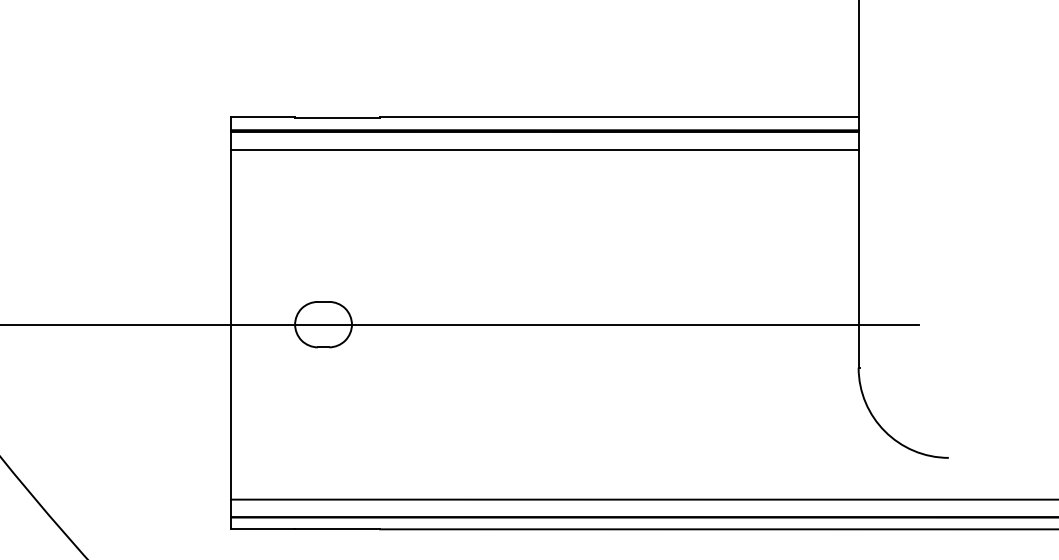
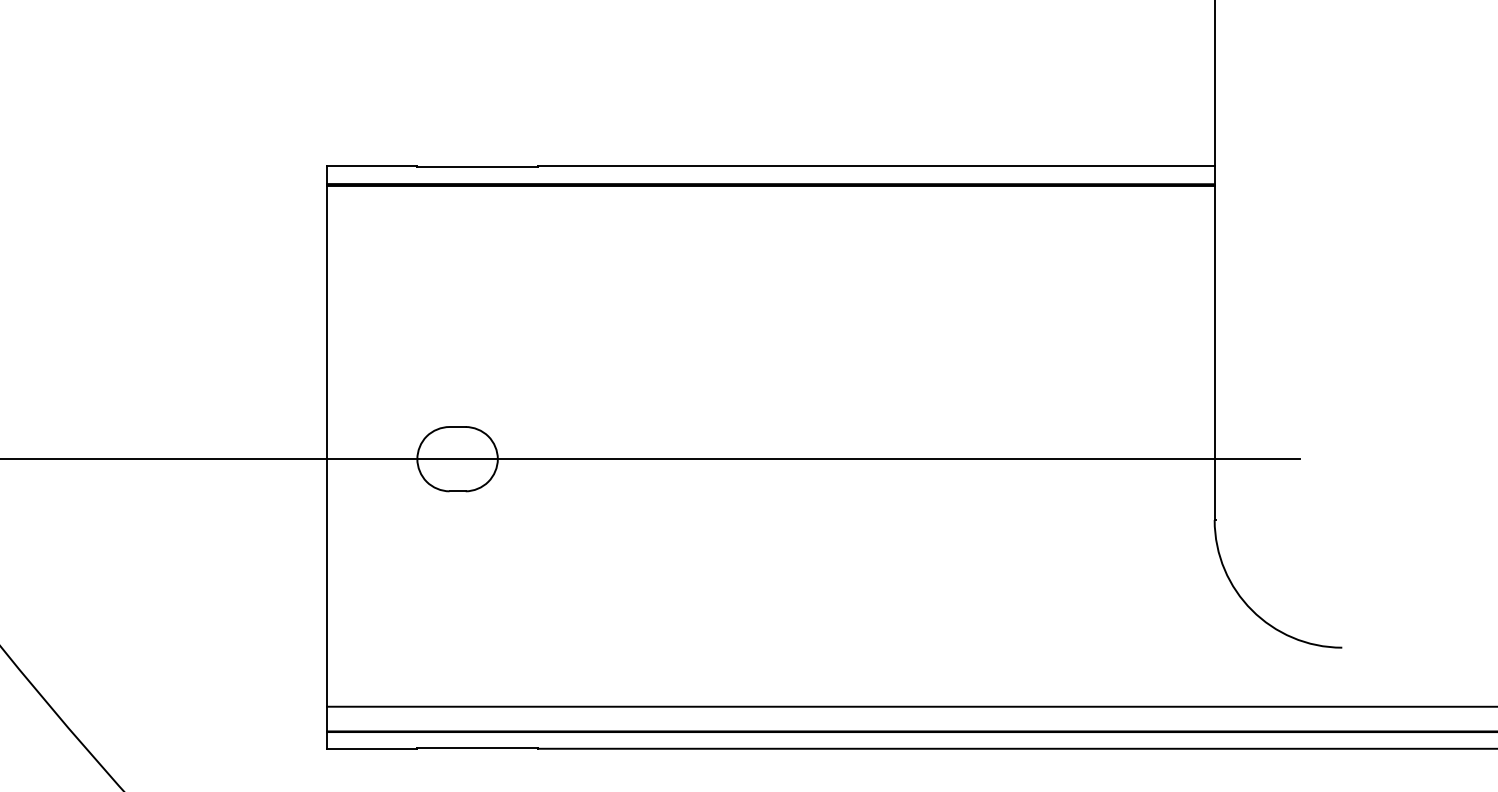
line: (544, 149) -> (770, 211), removed

